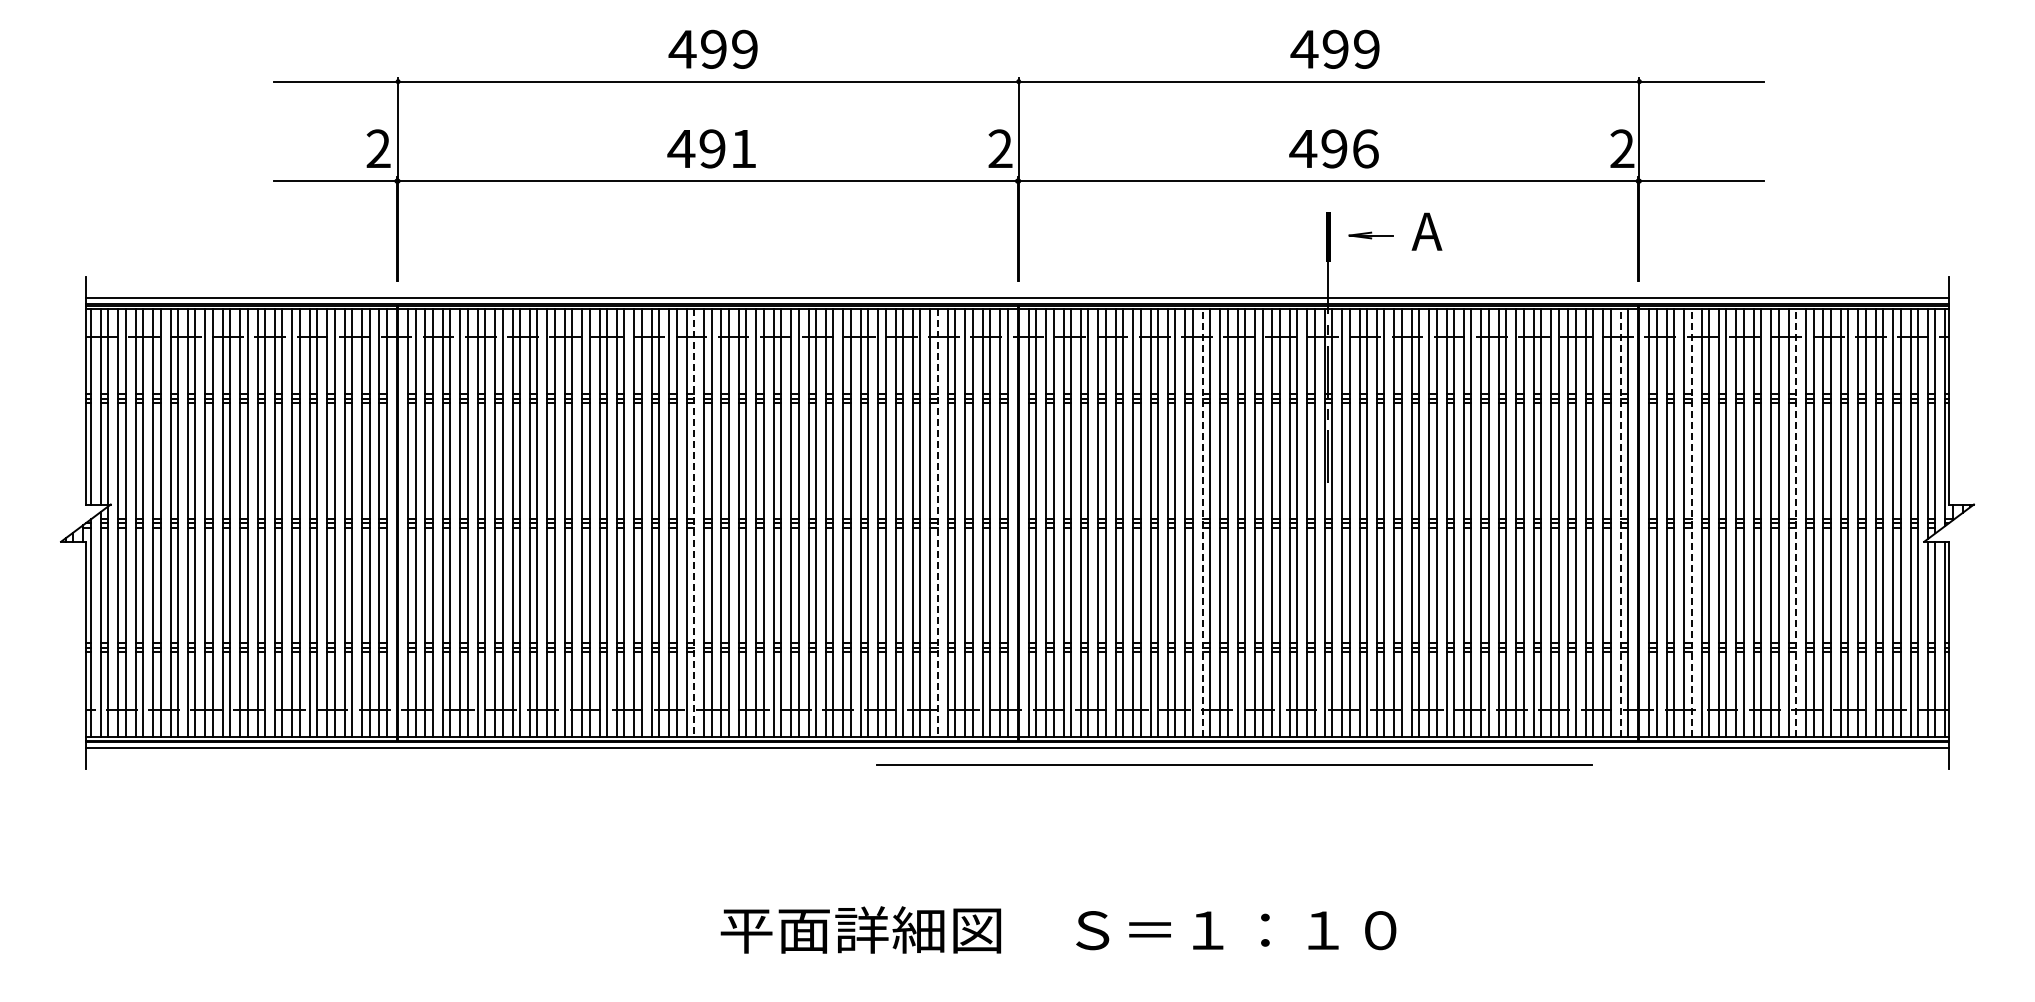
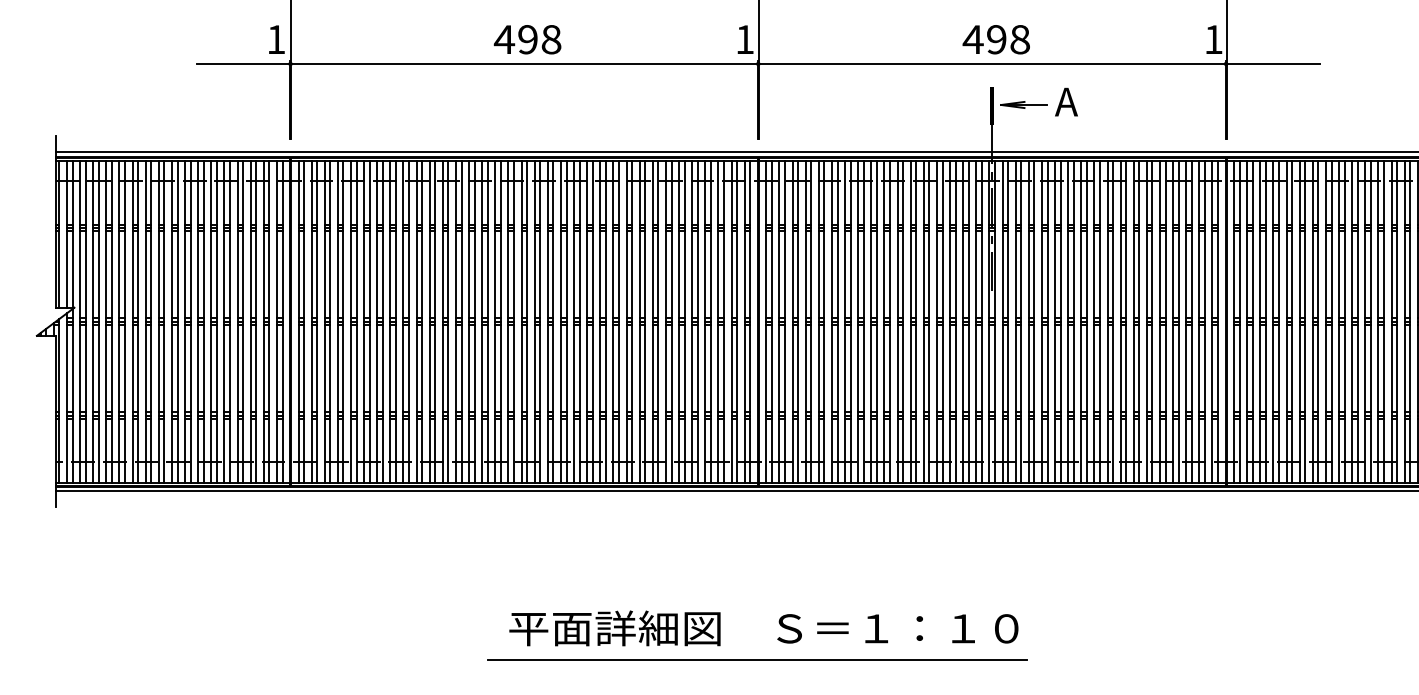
text: (378, 148) -> (276, 39), 2 -> 1
text: (743, 148) -> (551, 39), 491 -> 498
text: (1000, 148) -> (745, 39), 2 -> 1
text: (1365, 148) -> (1020, 39), 496 -> 498
text: (1622, 148) -> (1213, 39), 2 -> 1
part: (1370, 235) -> (1023, 104), size x1.43
line: (694, 523) -> (514, 322), dashed -> solid
line: (937, 523) -> (697, 322), dashed -> solid
line: (1202, 523) -> (897, 322), dashed -> solid
line: (1620, 523) -> (1212, 322), dashed -> solid
line: (1691, 523) -> (1265, 322), dashed -> solid
line: (1796, 523) -> (1344, 322), dashed -> solid
line: (1234, 764) -> (757, 659), moved
text: (1058, 929) -> (763, 628), moved

